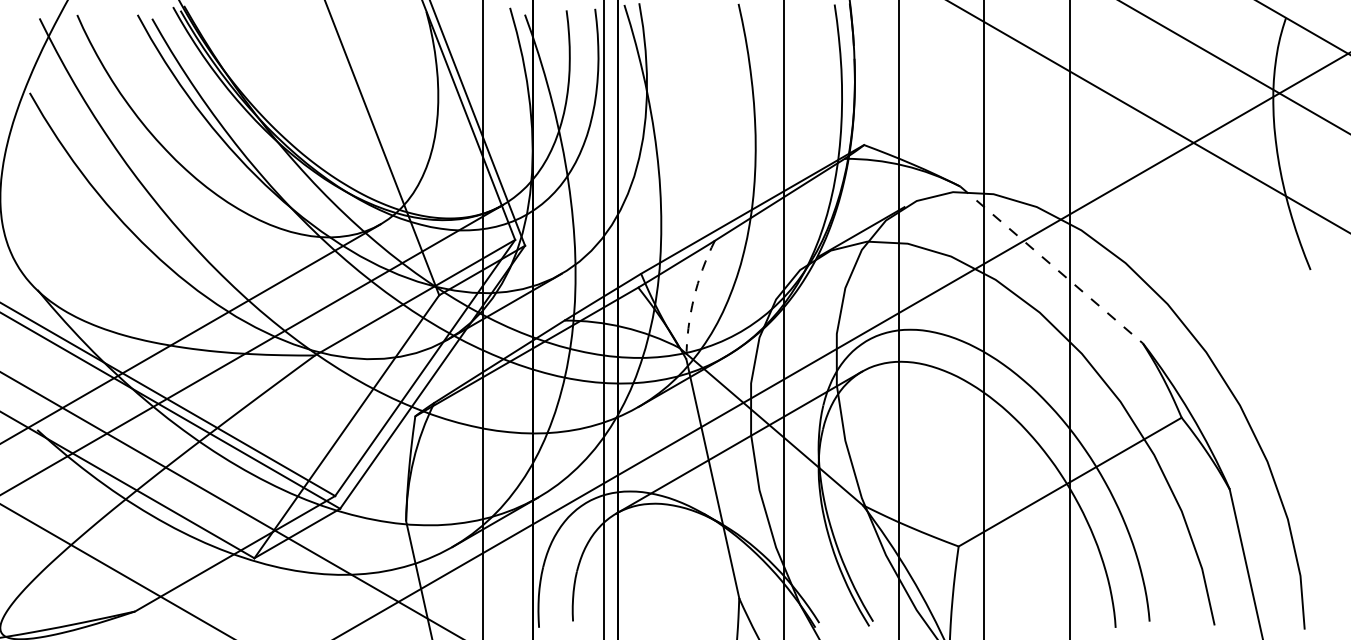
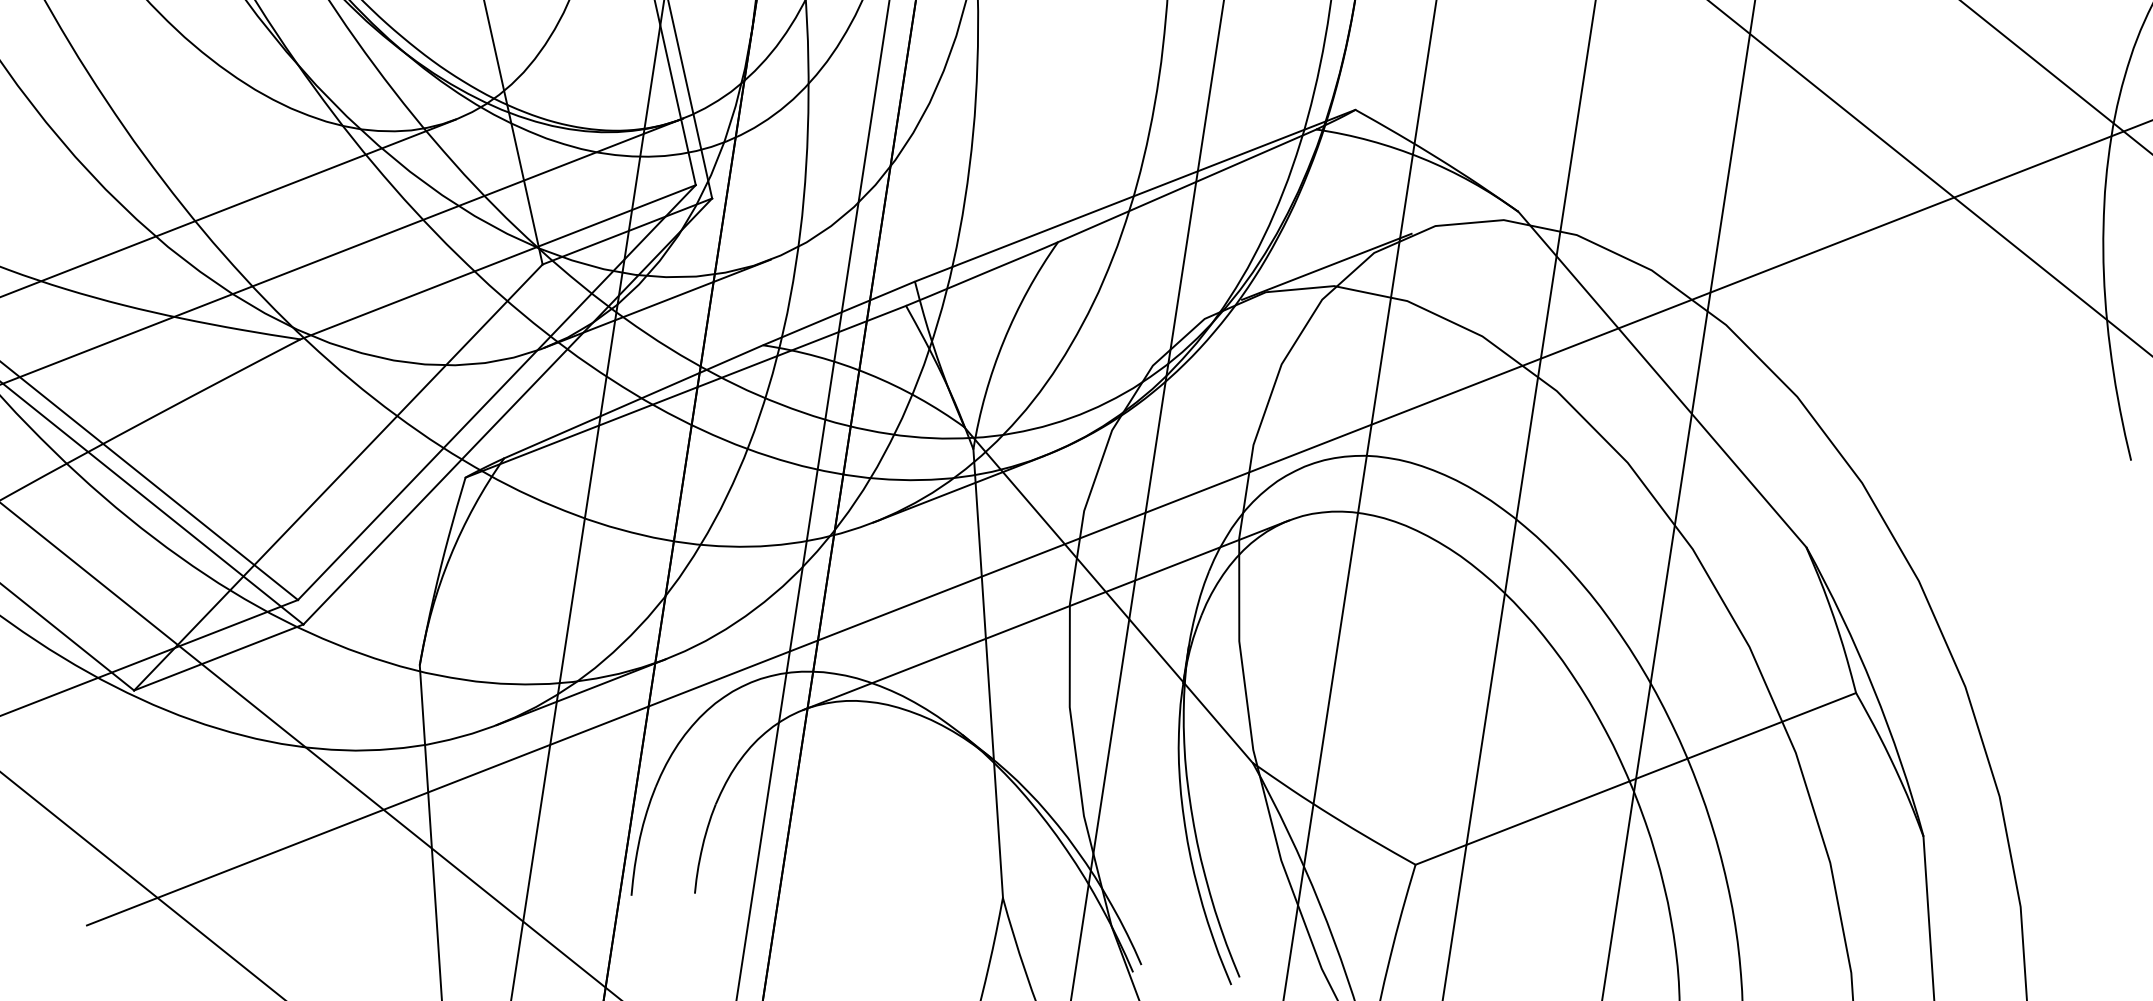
line: (1051, 265) -> (1662, 380), dashed -> solid
arc: (693, 298) -> (1003, 340), dashed -> solid

